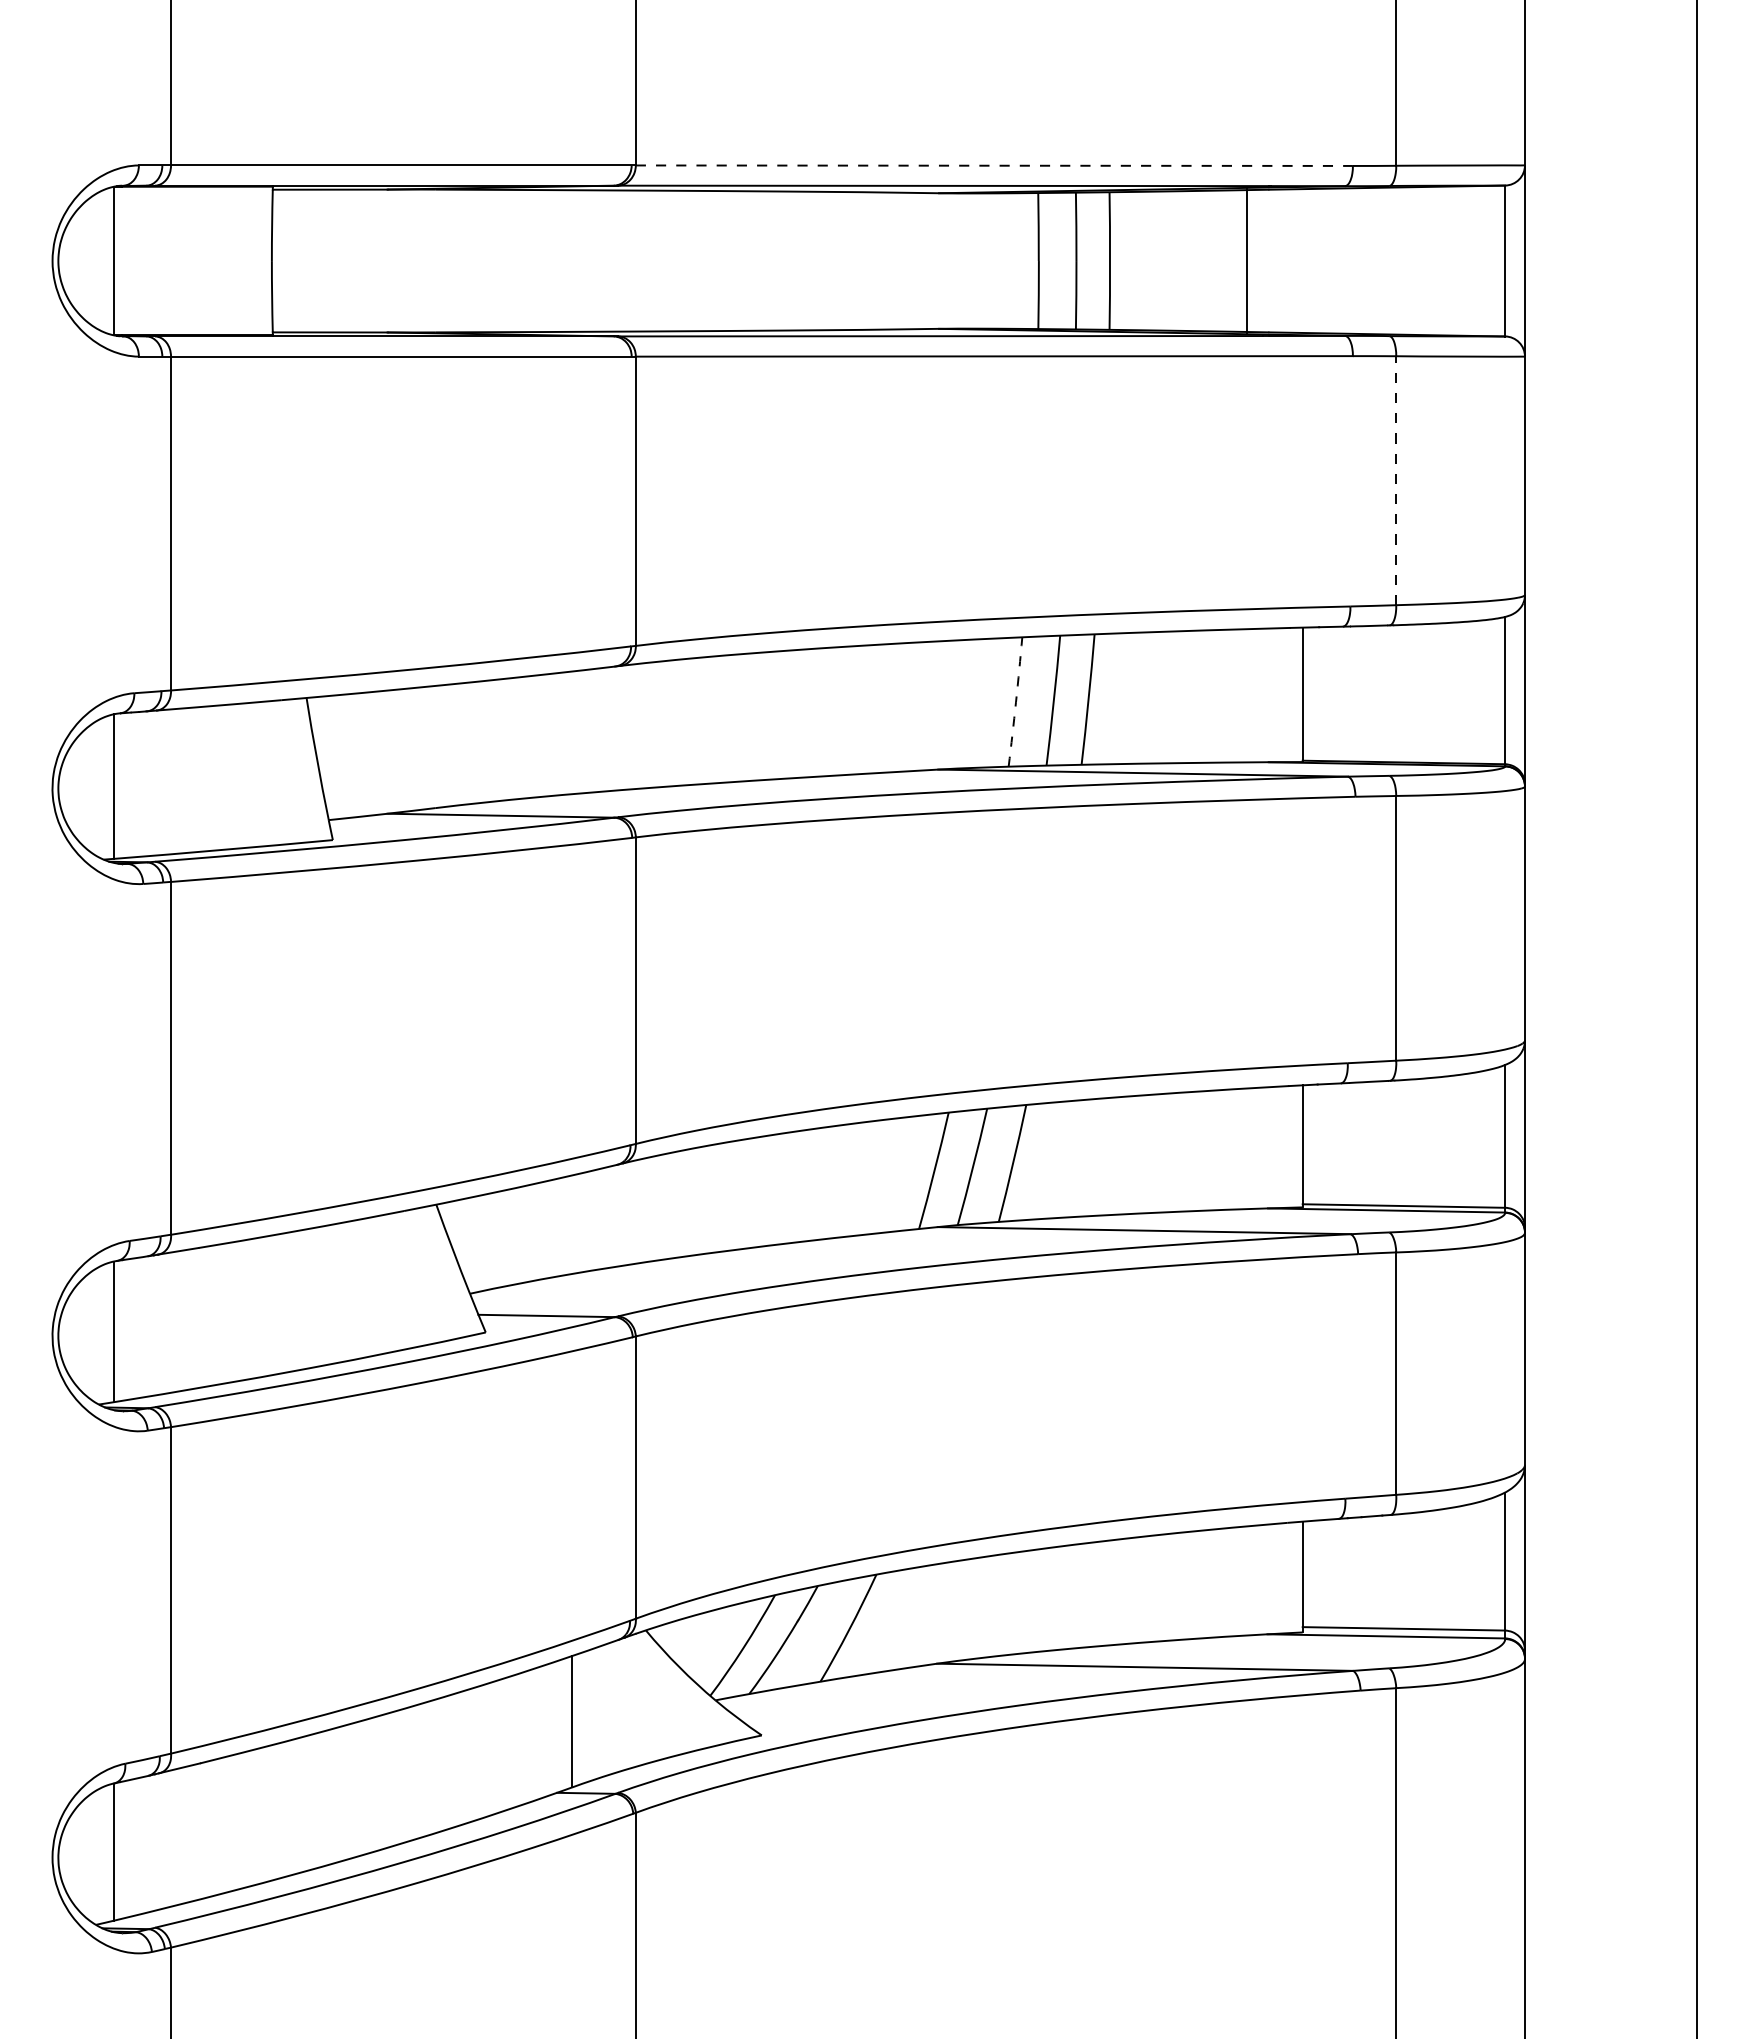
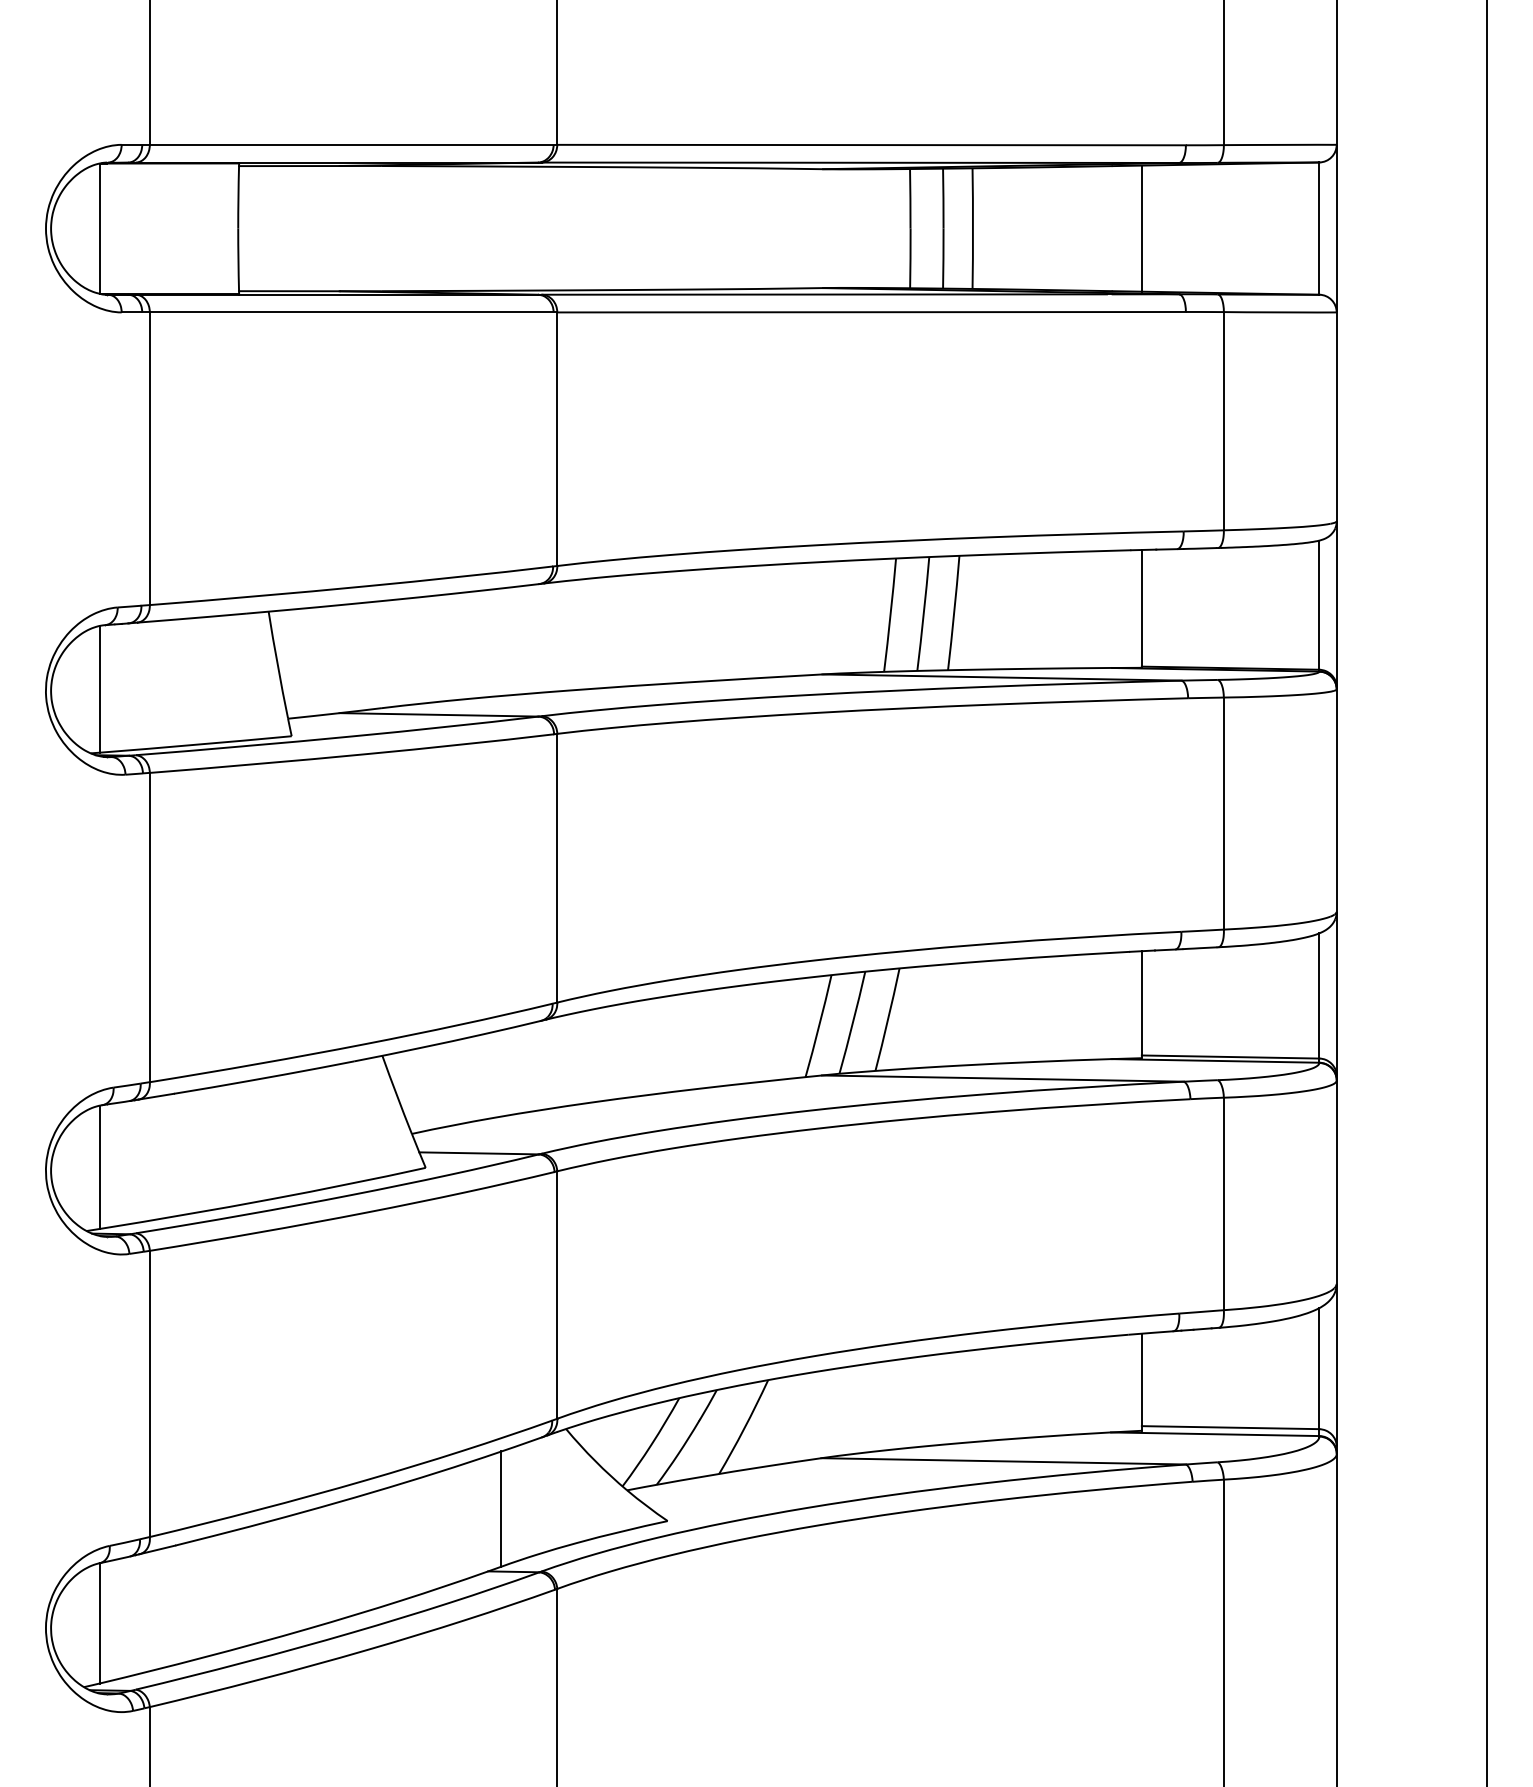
line: (994, 165) -> (871, 144), dashed -> solid
line: (1246, 261) -> (1141, 229), moved
line: (1396, 480) -> (1224, 421), dashed -> solid
arc: (1016, 702) -> (890, 615), dashed -> solid

